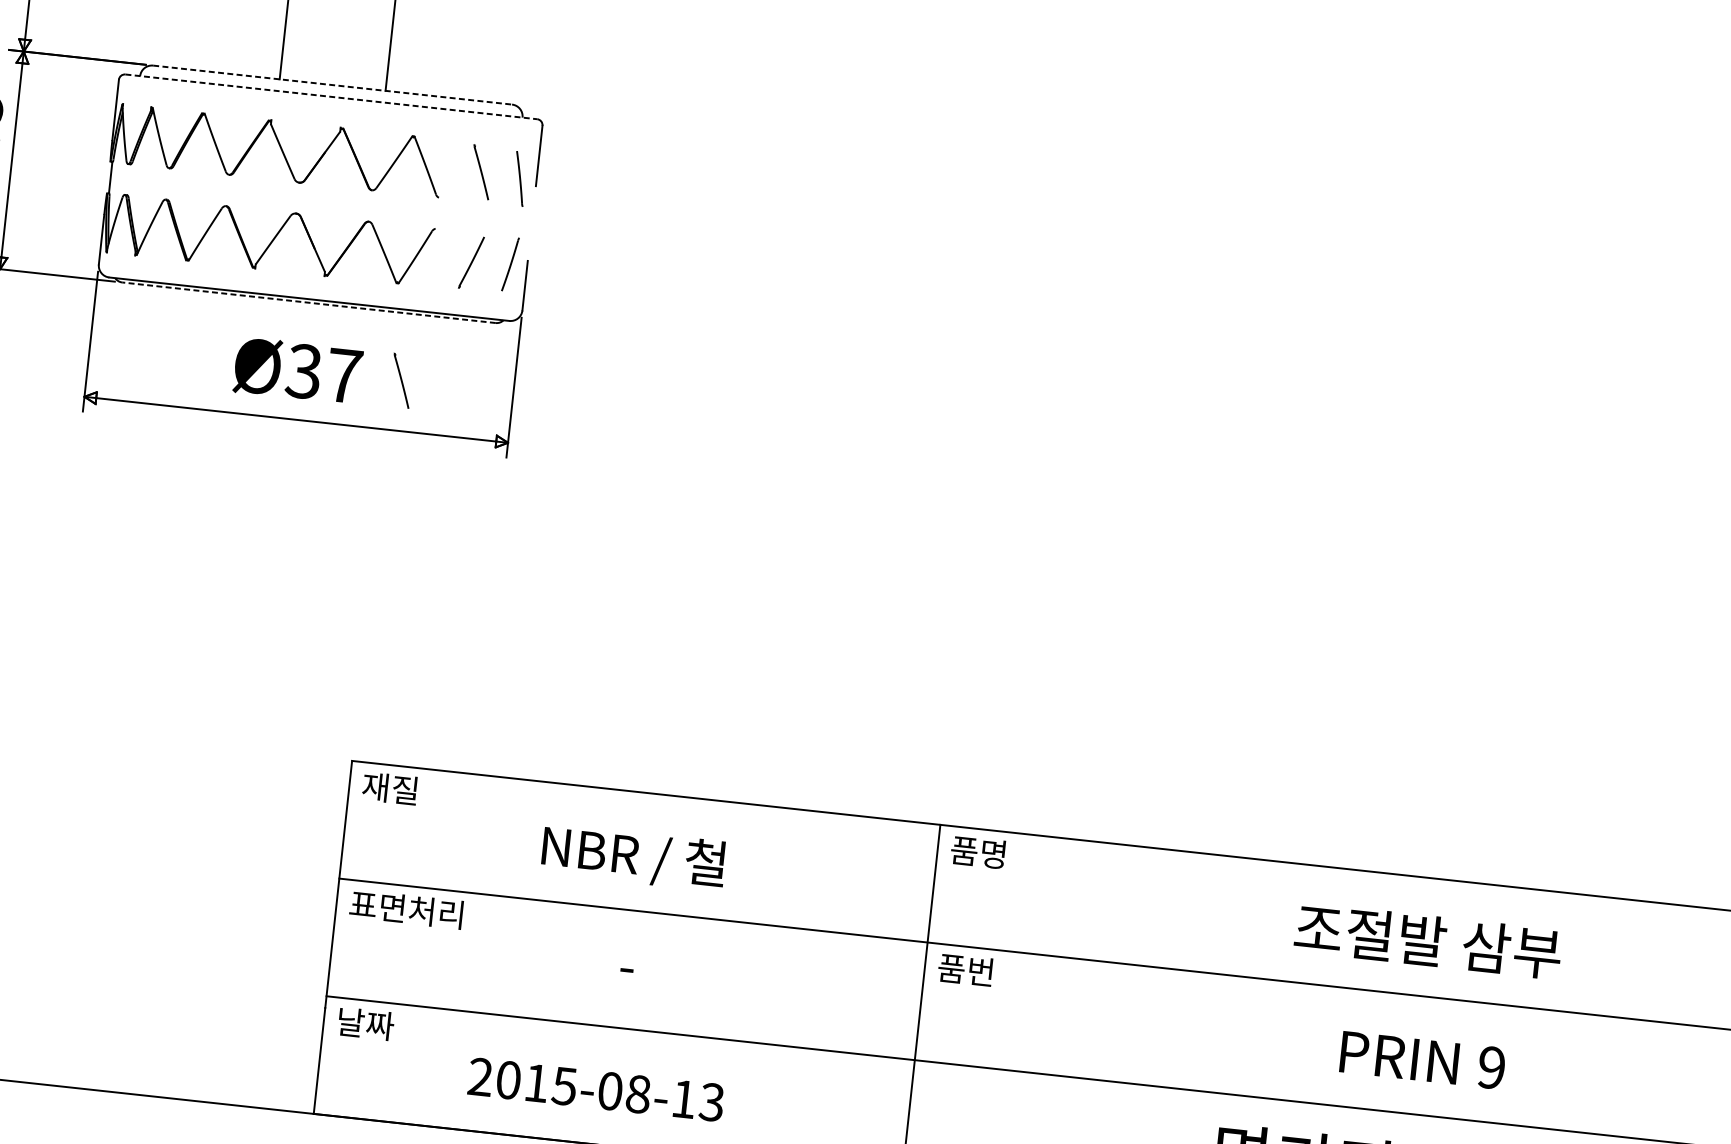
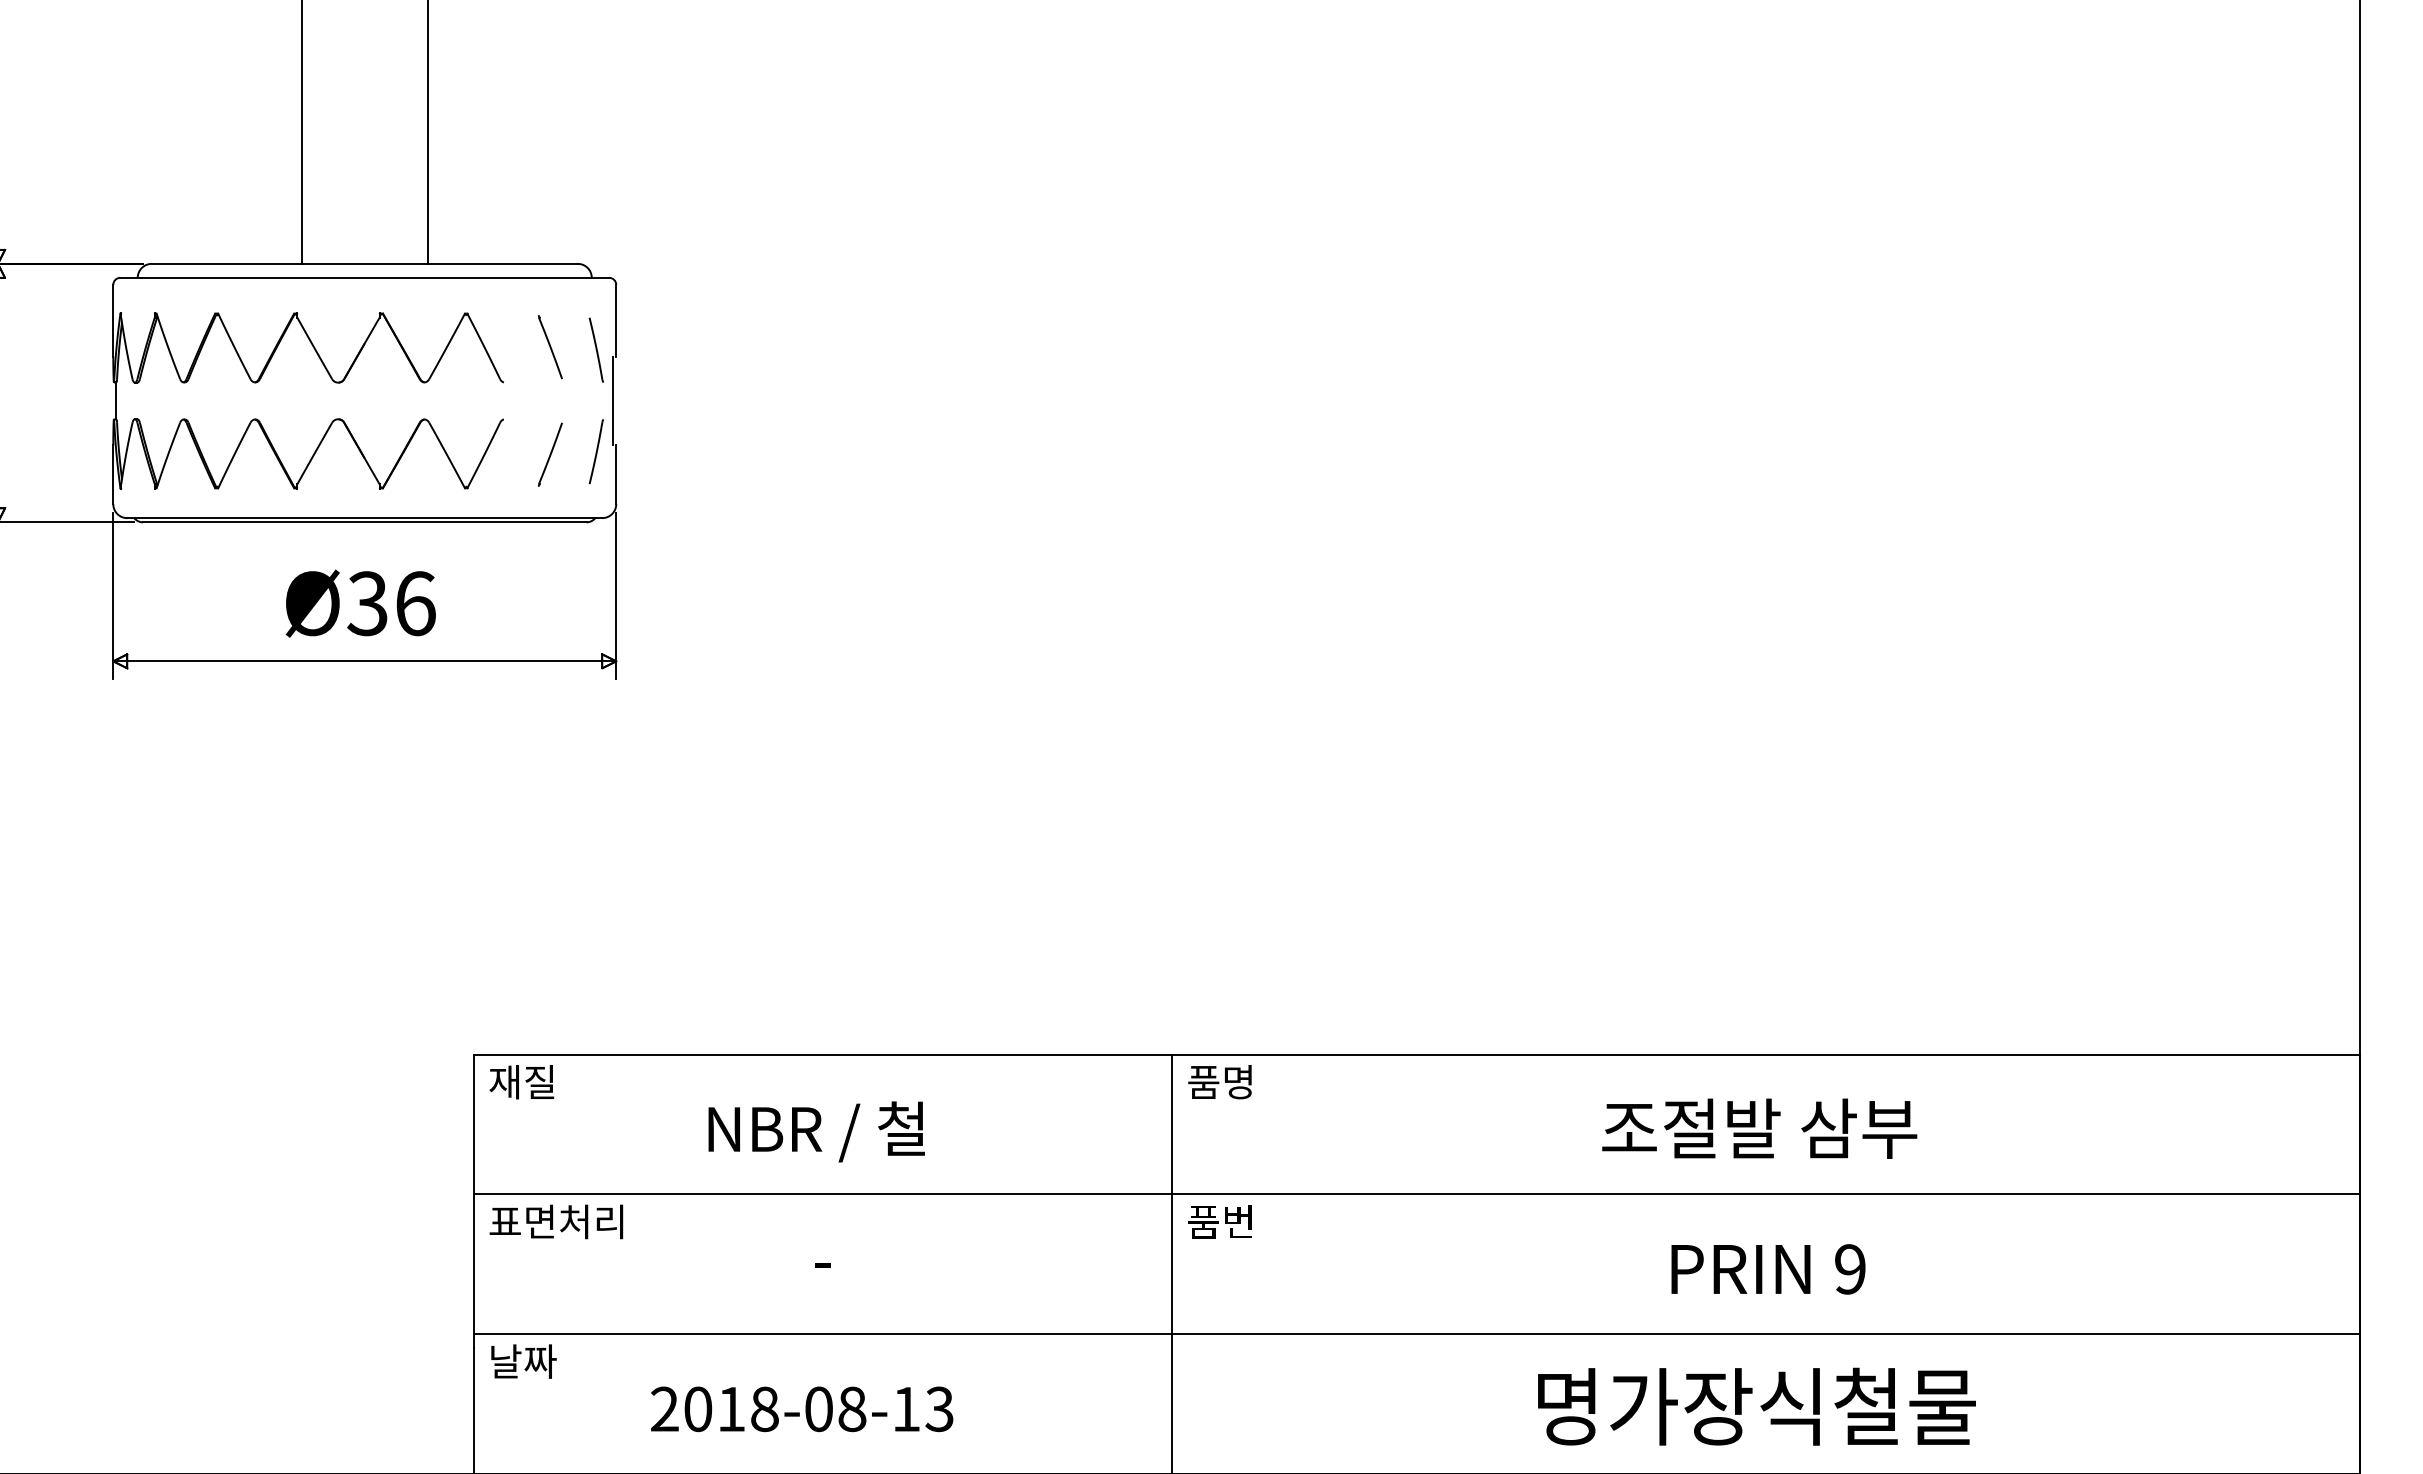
line: (333, 84) -> (365, 263), dashed -> solid
line: (332, 96) -> (365, 277), dashed -> solid
line: (529, 222) -> (613, 400), added
line: (308, 302) -> (364, 522), dashed -> solid
text: (344, 375) -> (415, 603), Ø37 -> Ø36
line: (400, 381) -> (482, 602), removed
text: (564, 1086) -> (764, 1409), 2015-08-13 -> 2018-08-13

